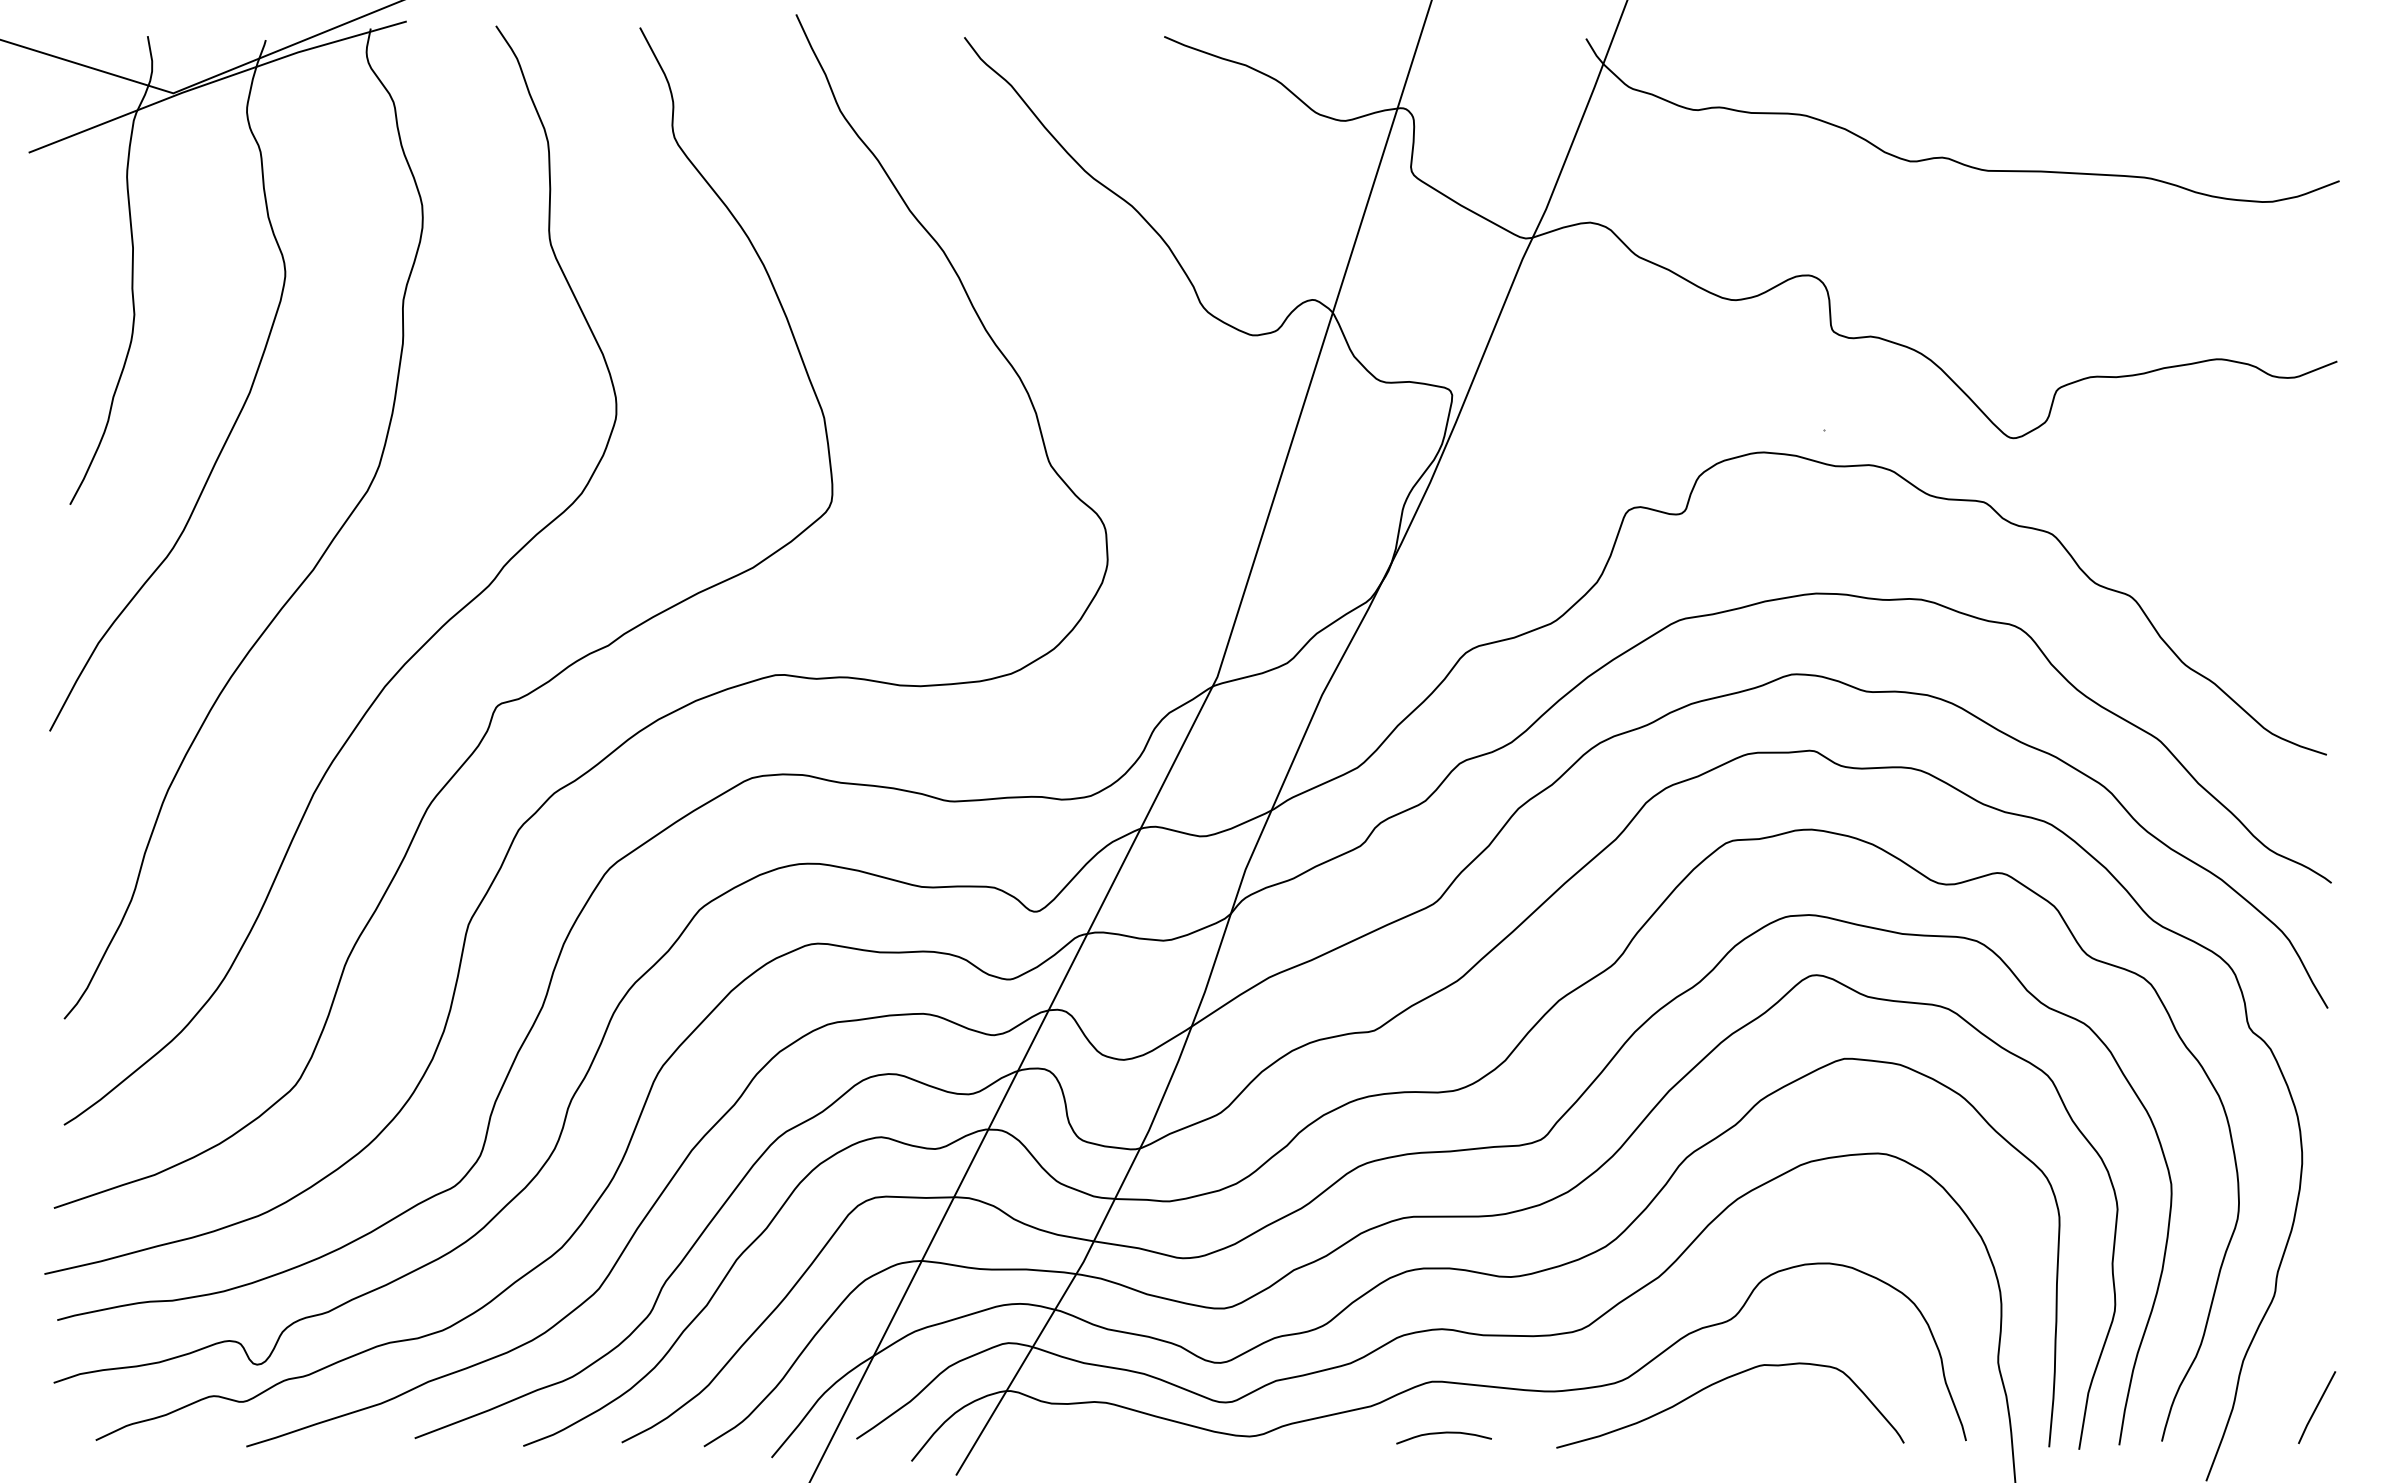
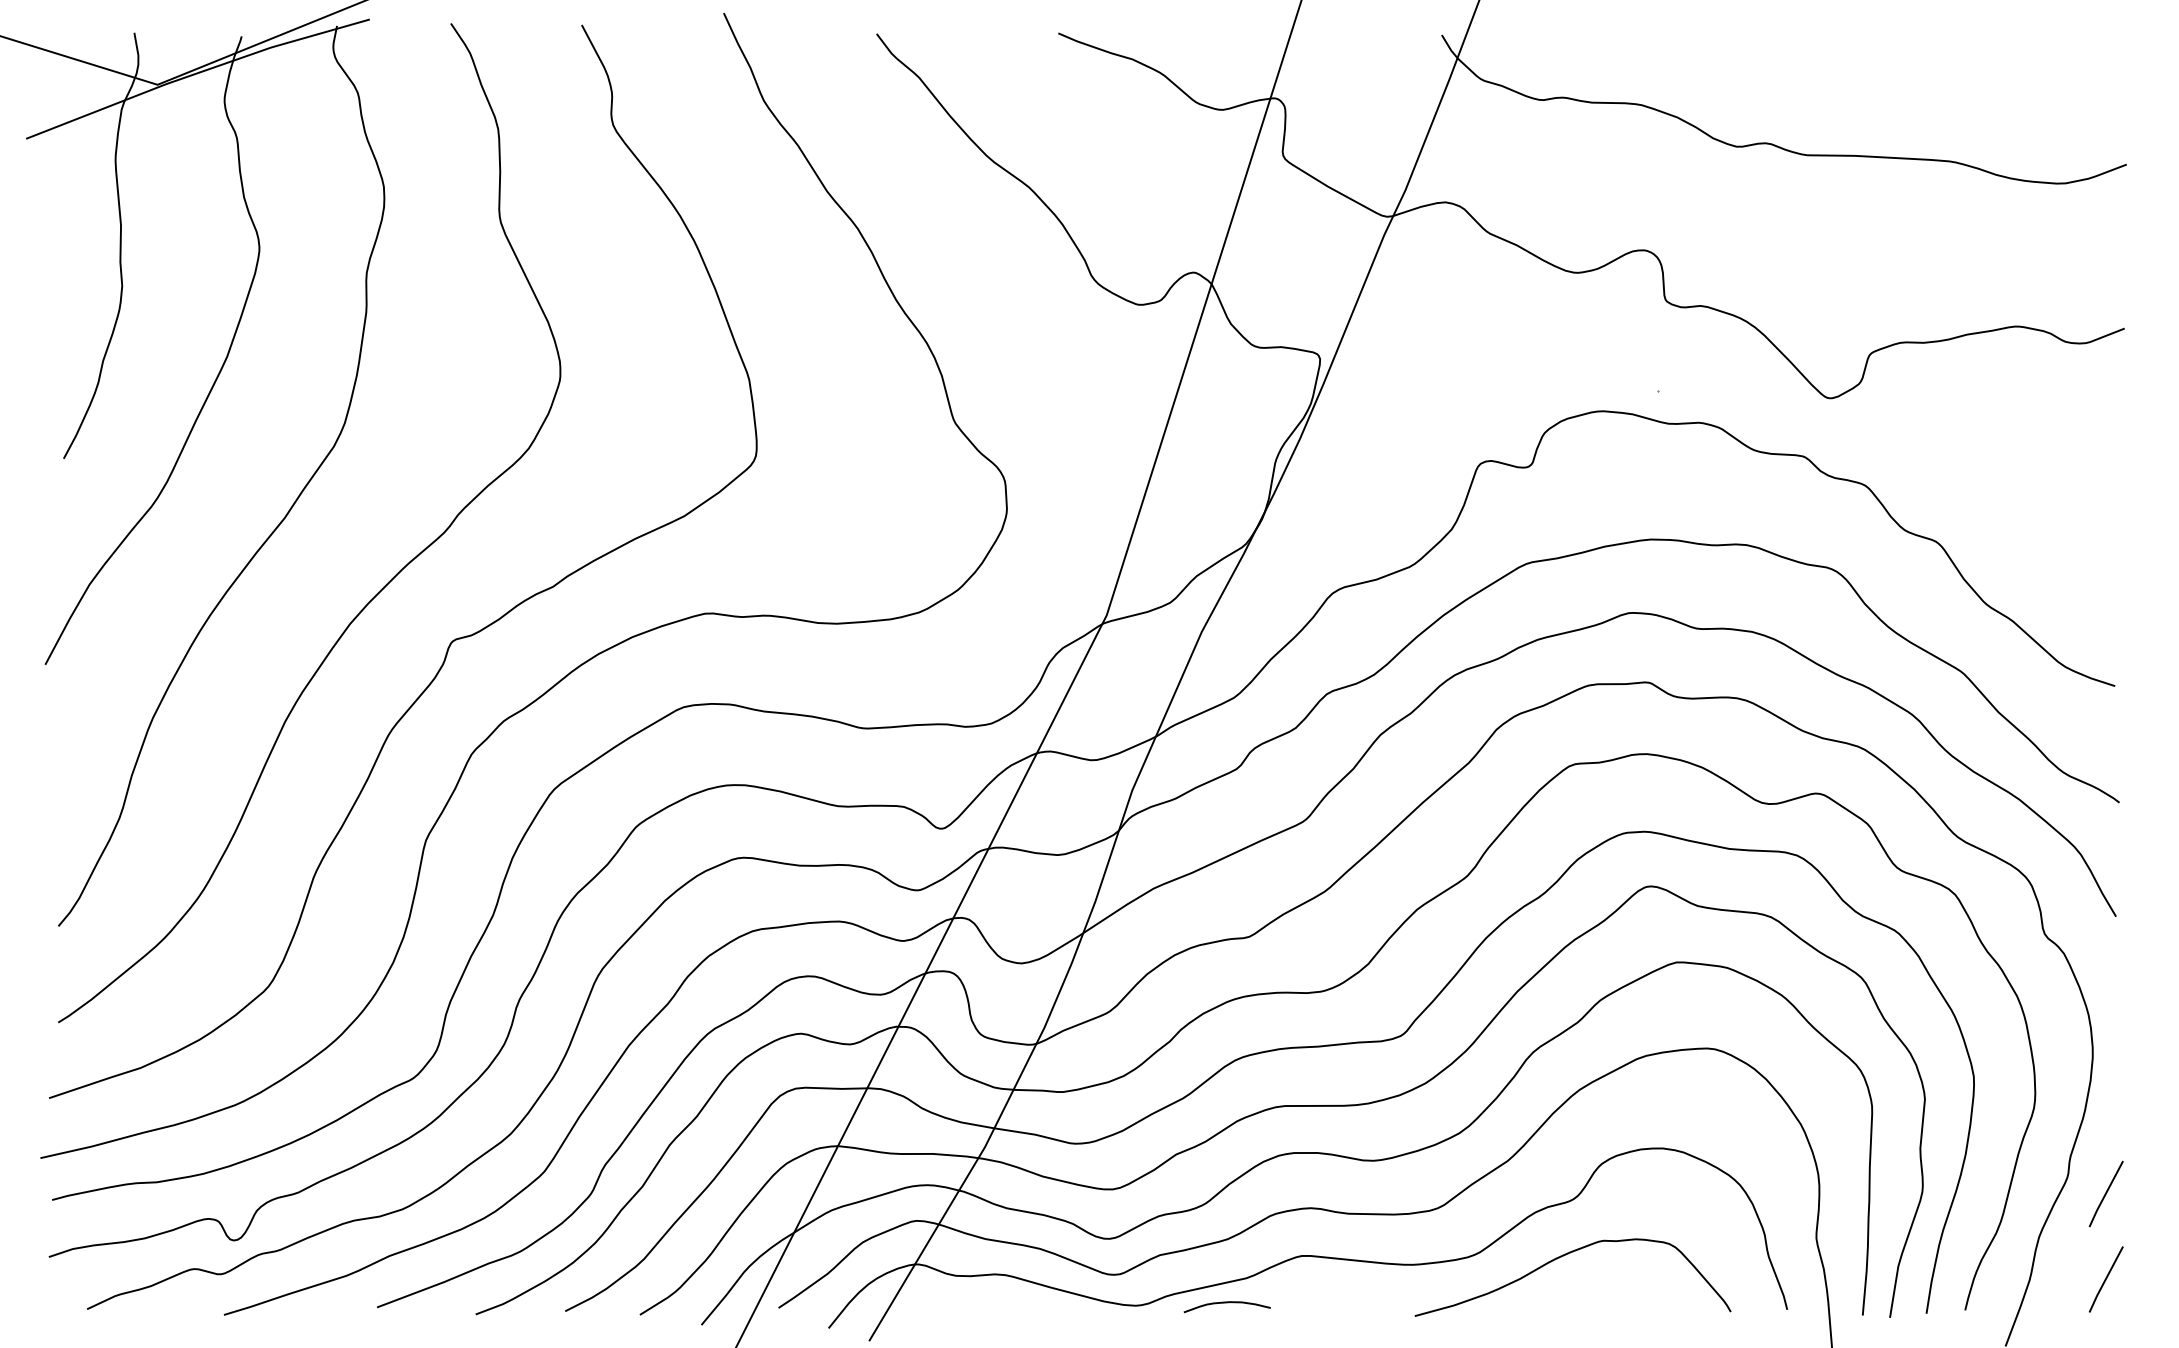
line: (2317, 1313) -> (2106, 1193), added
curve: (1443, 1433) -> (1226, 1303), moved

